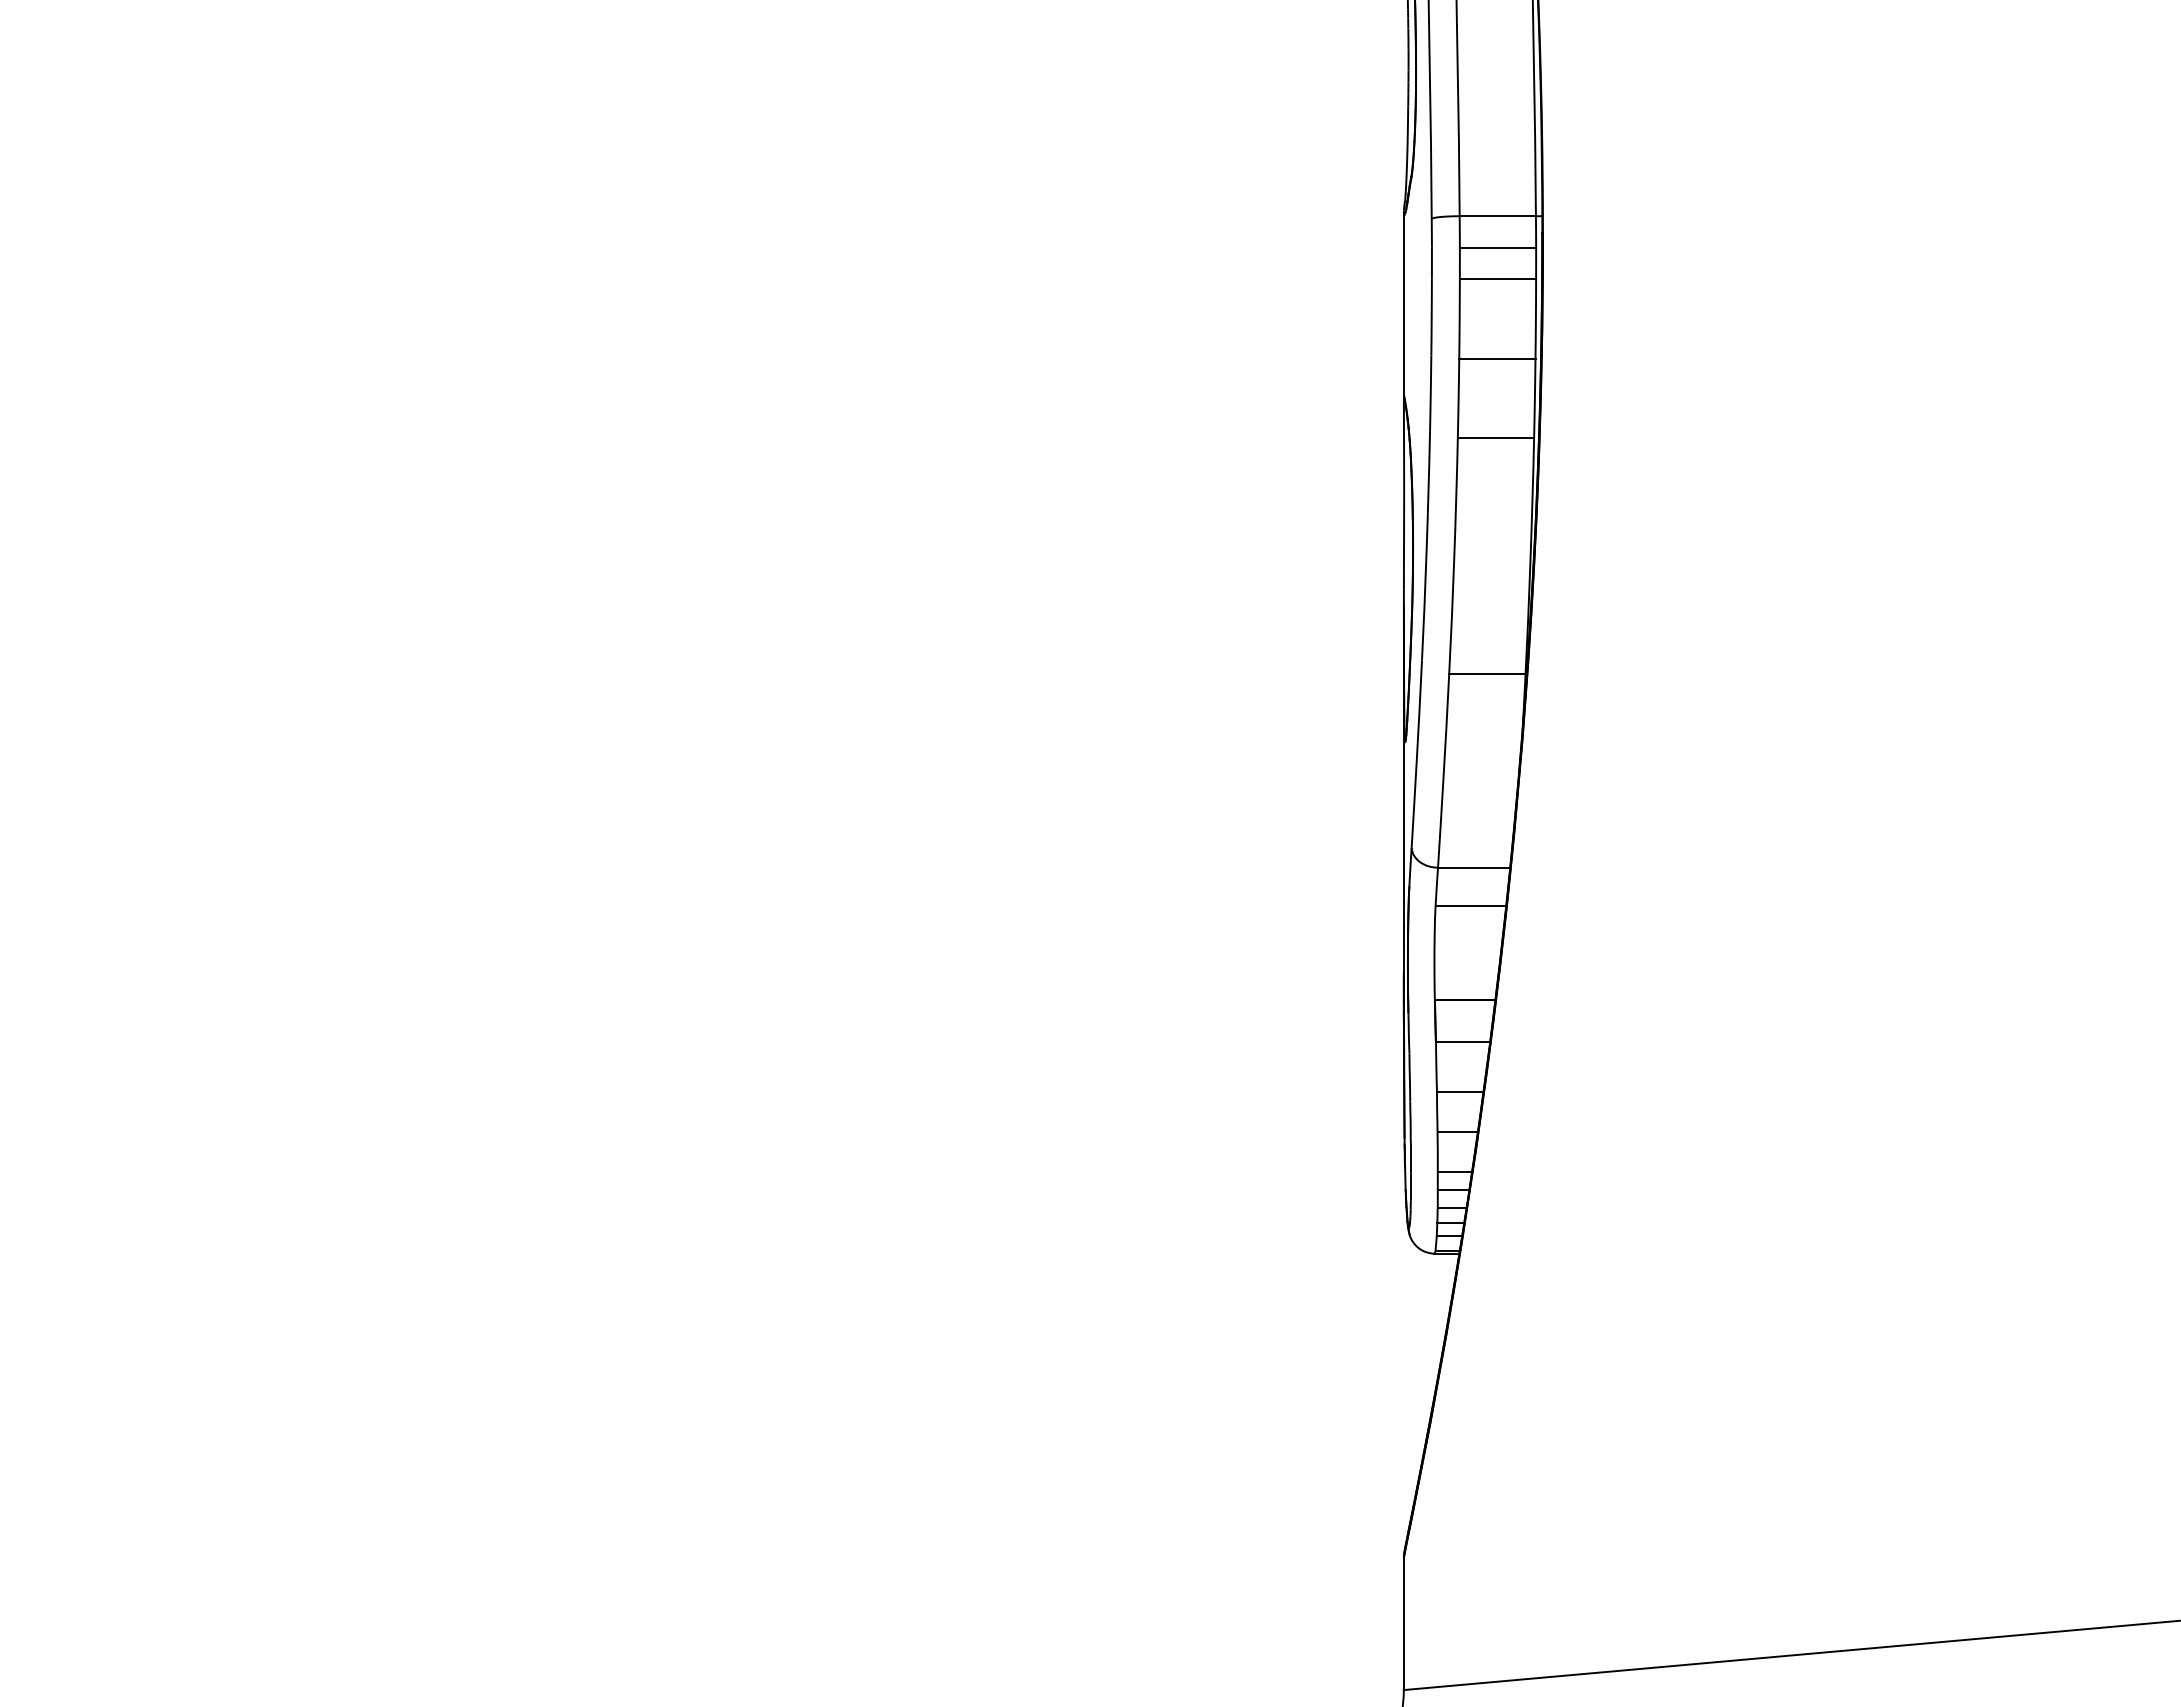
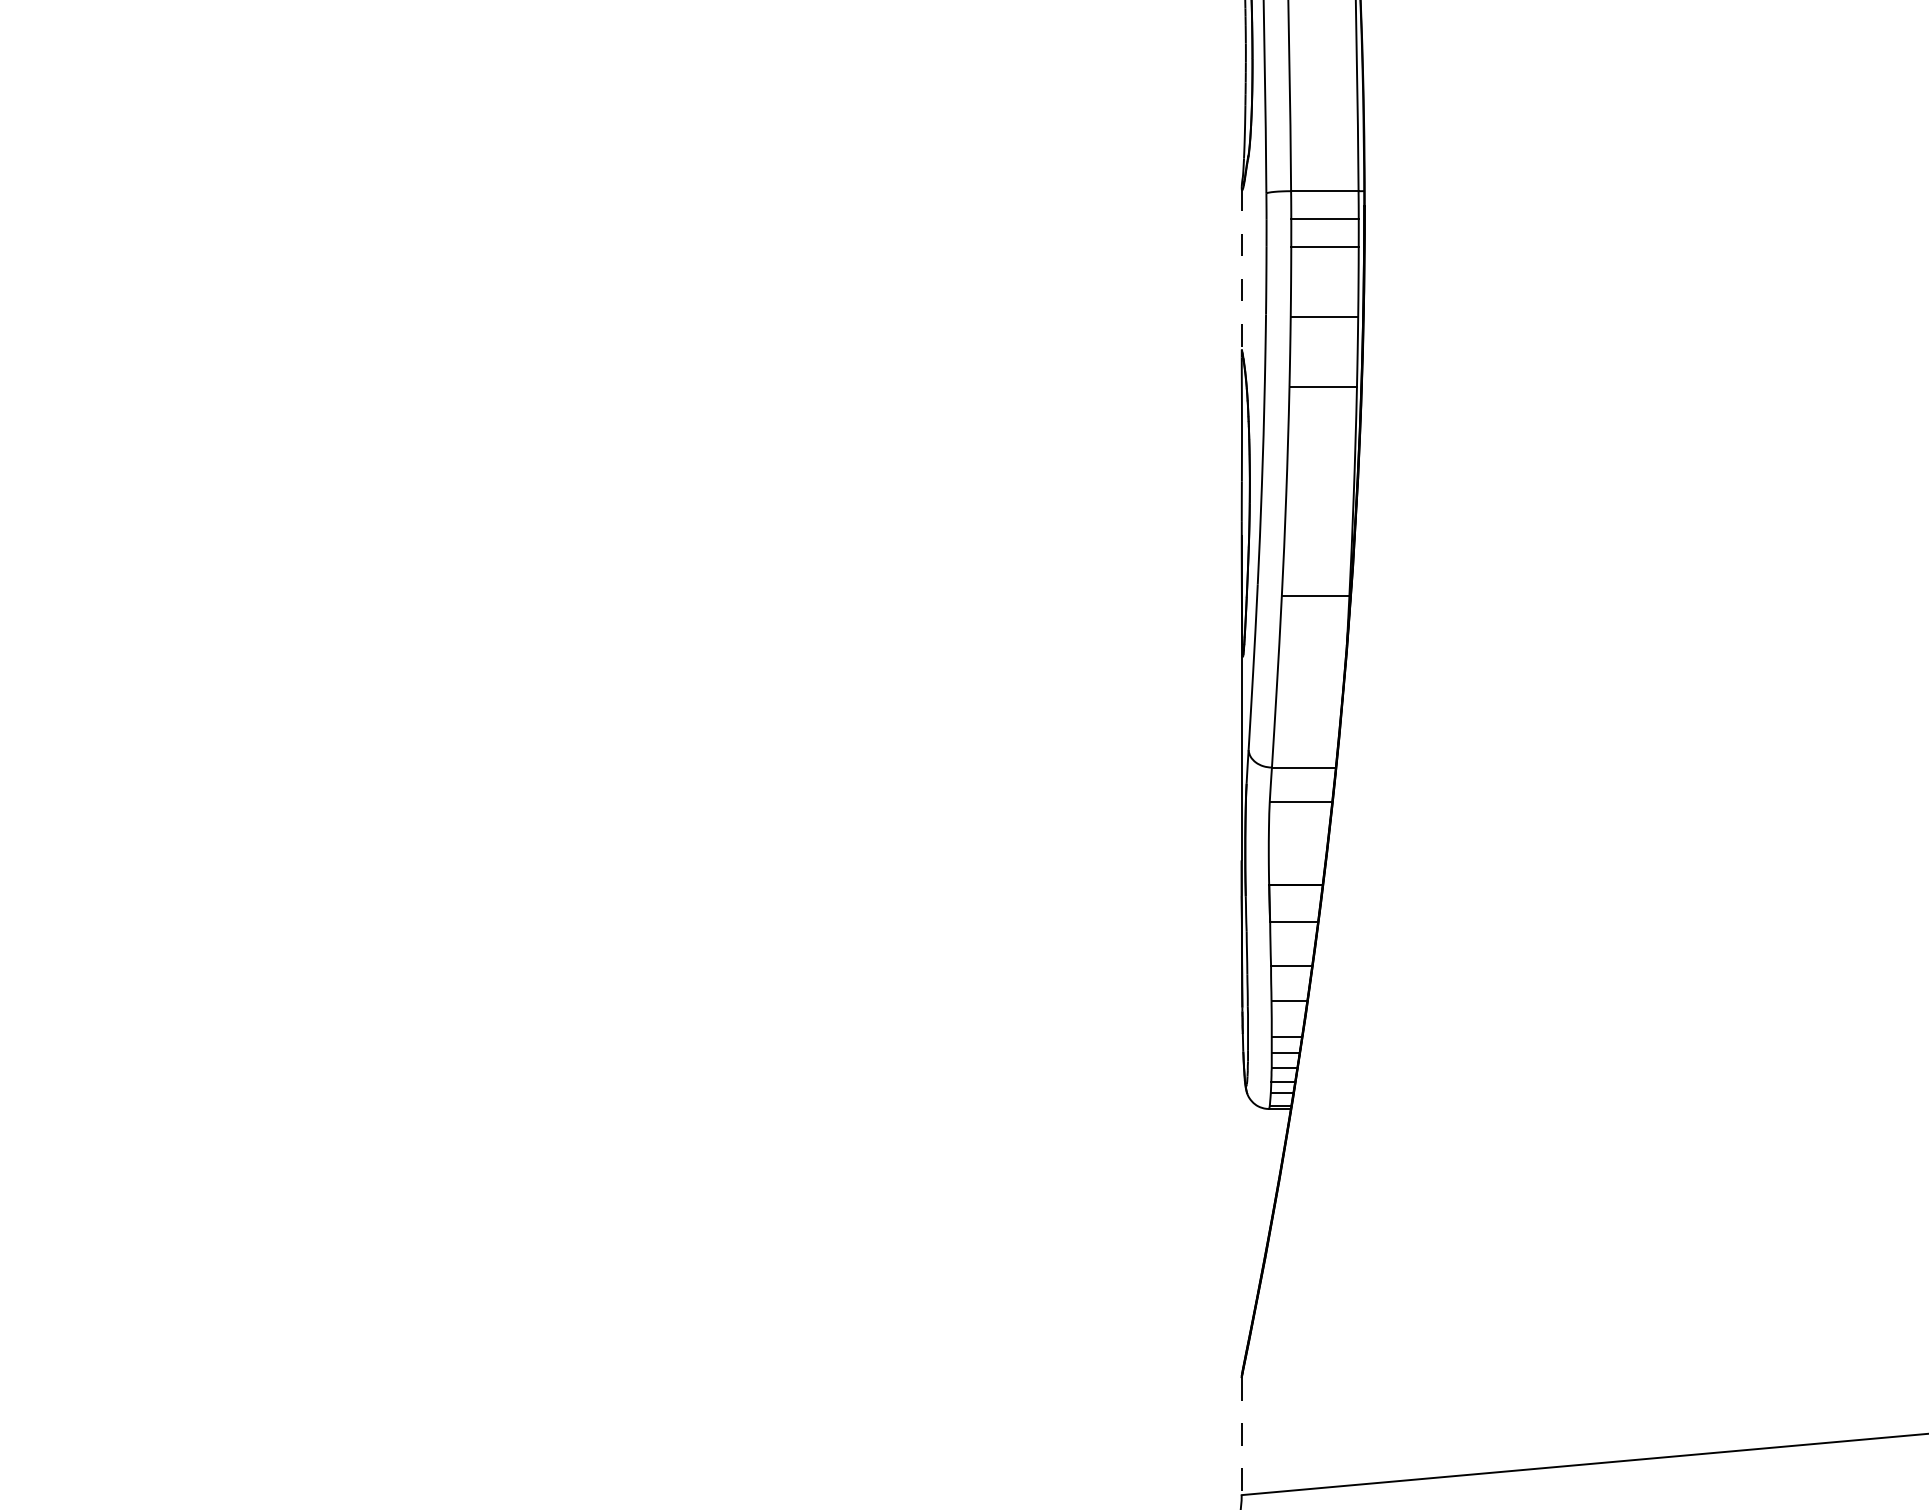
line: (1403, 308) -> (1241, 272), solid -> dashed
line: (1403, 1624) -> (1241, 1437), solid -> dashed

